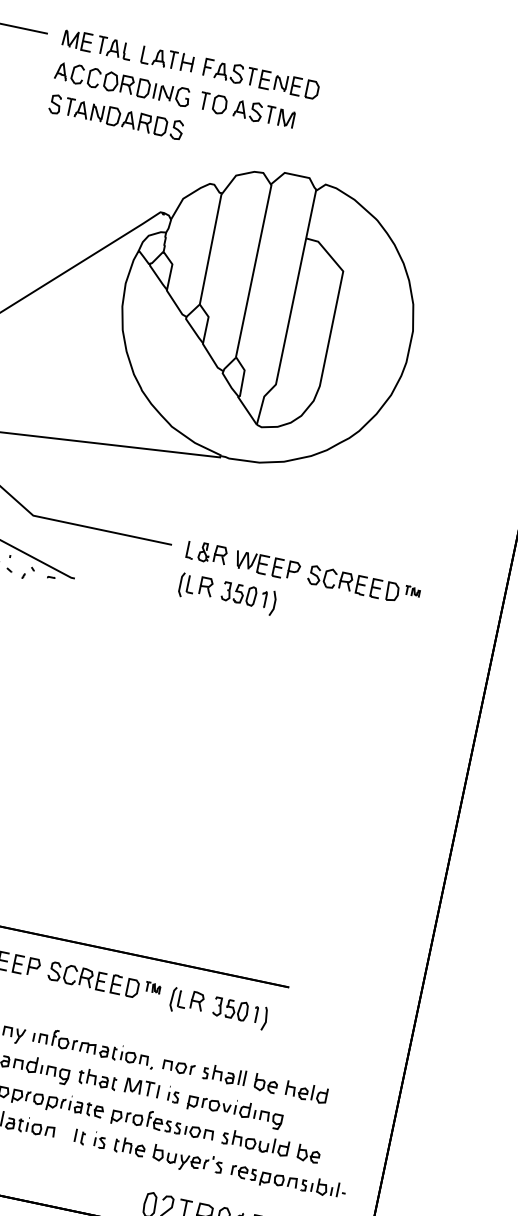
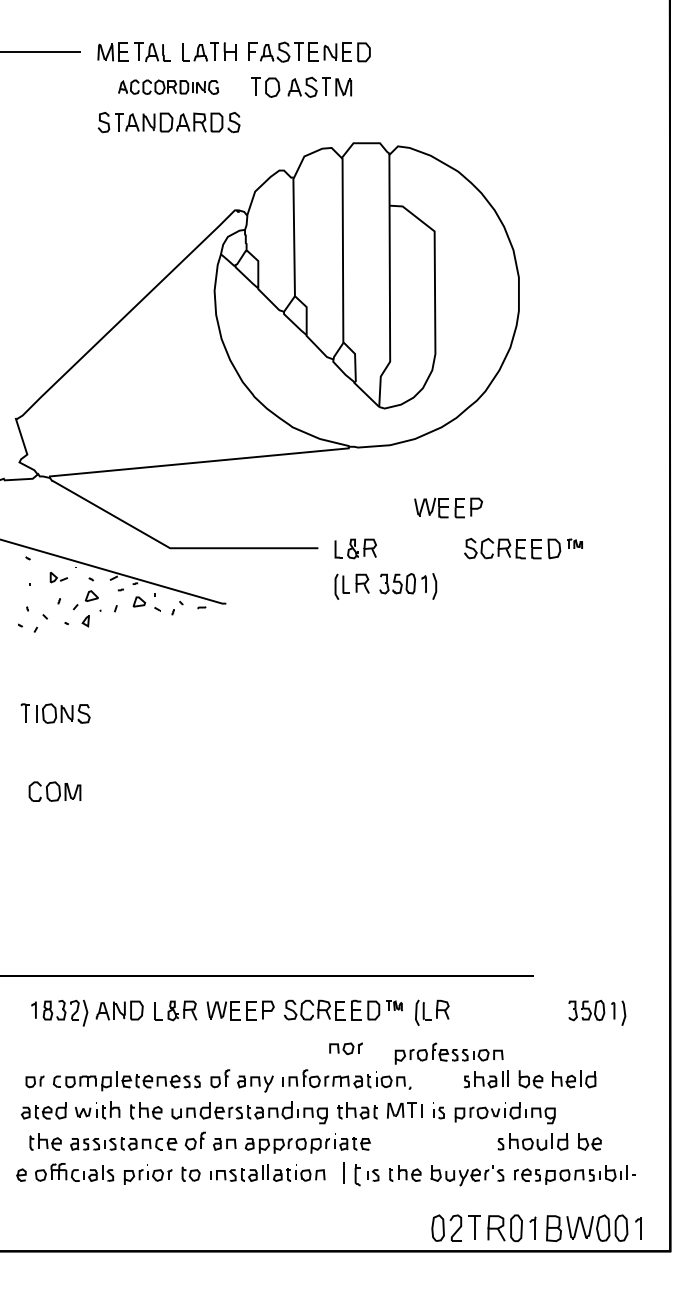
part: (122, 83) -> (168, 86), size x0.7
part: (267, 565) -> (448, 507), moved
part: (240, 1013) -> (597, 1012), moved
part: (178, 1067) -> (345, 1048), moved
part: (162, 1123) -> (448, 1053), moved
part: (79, 1136) -> (351, 1173), size x1.6

